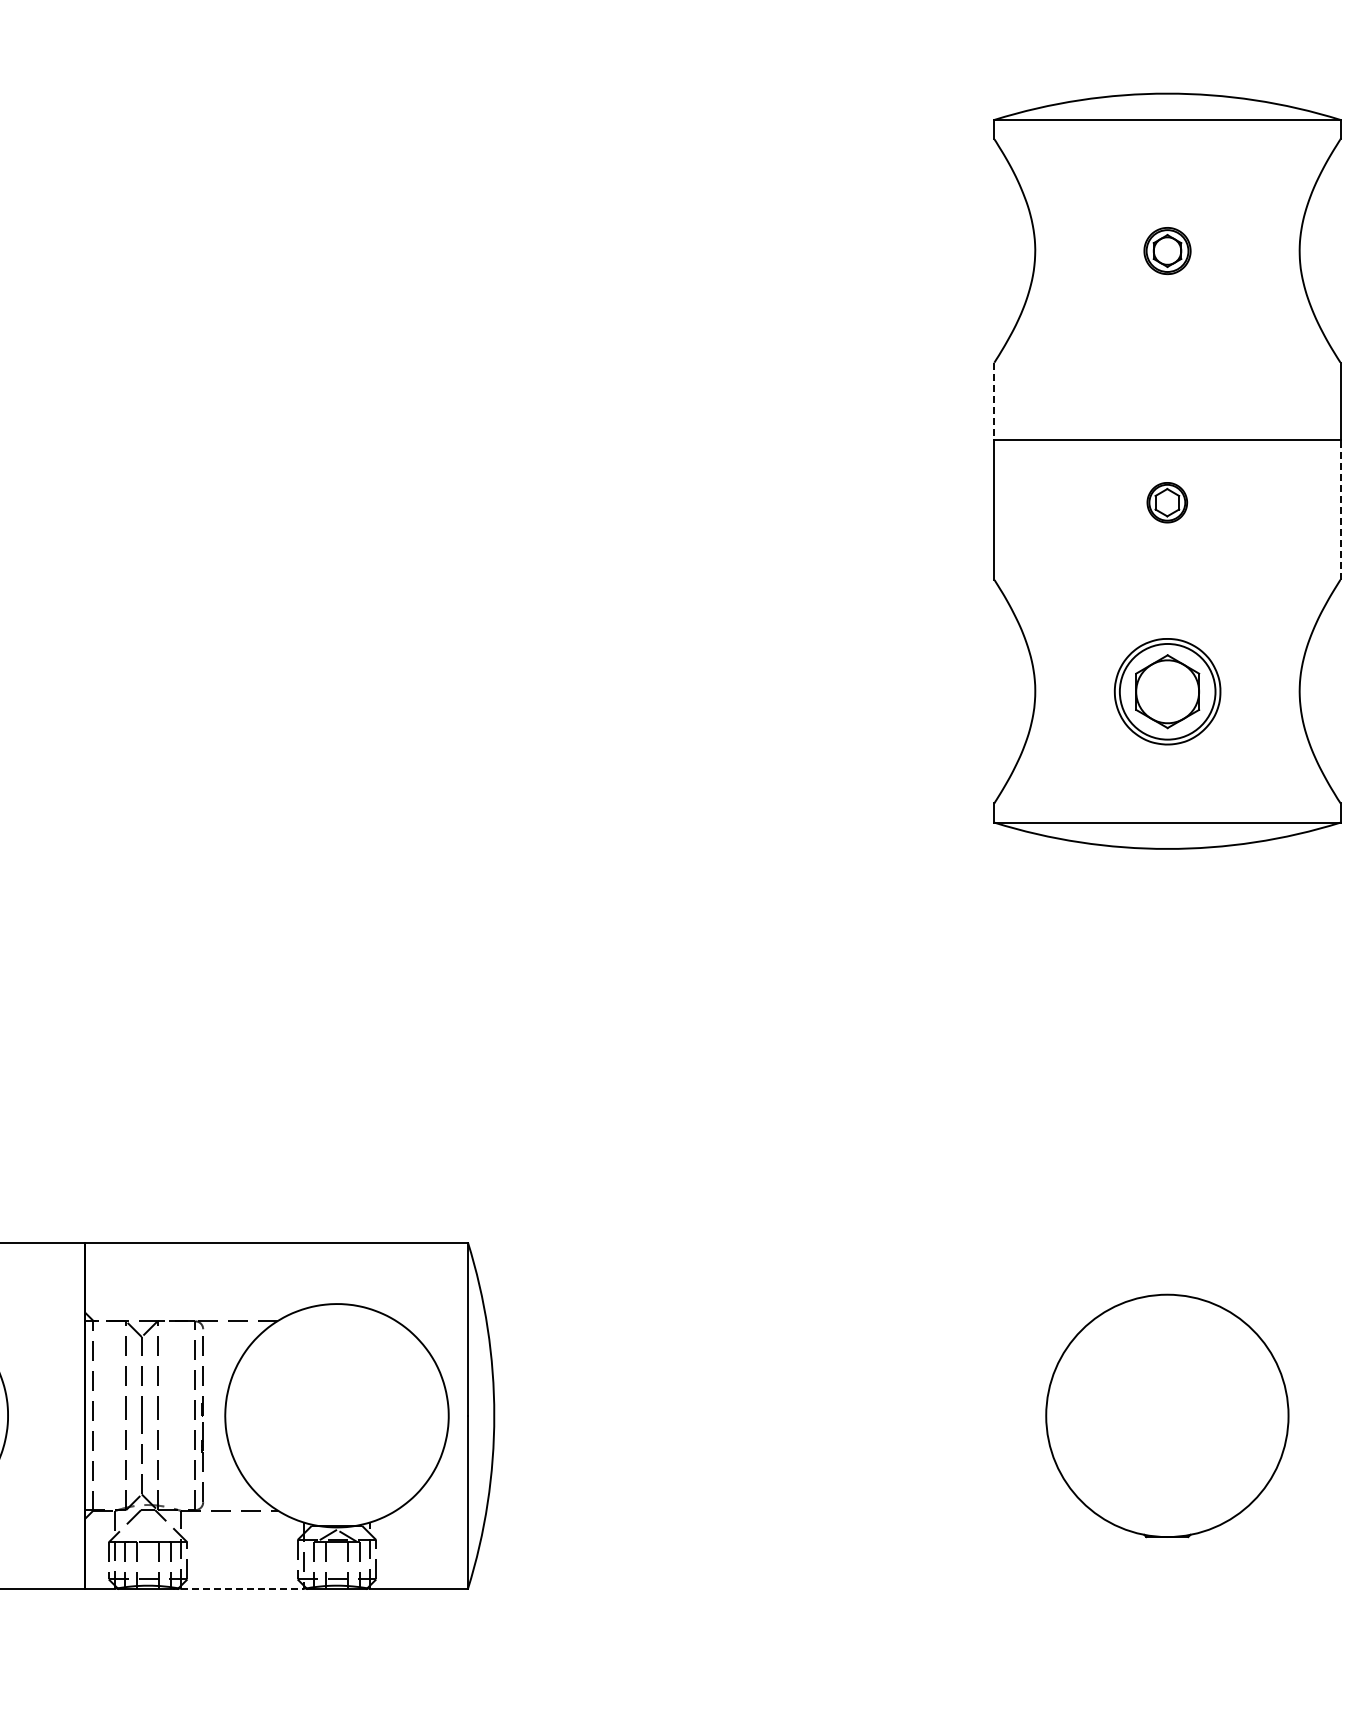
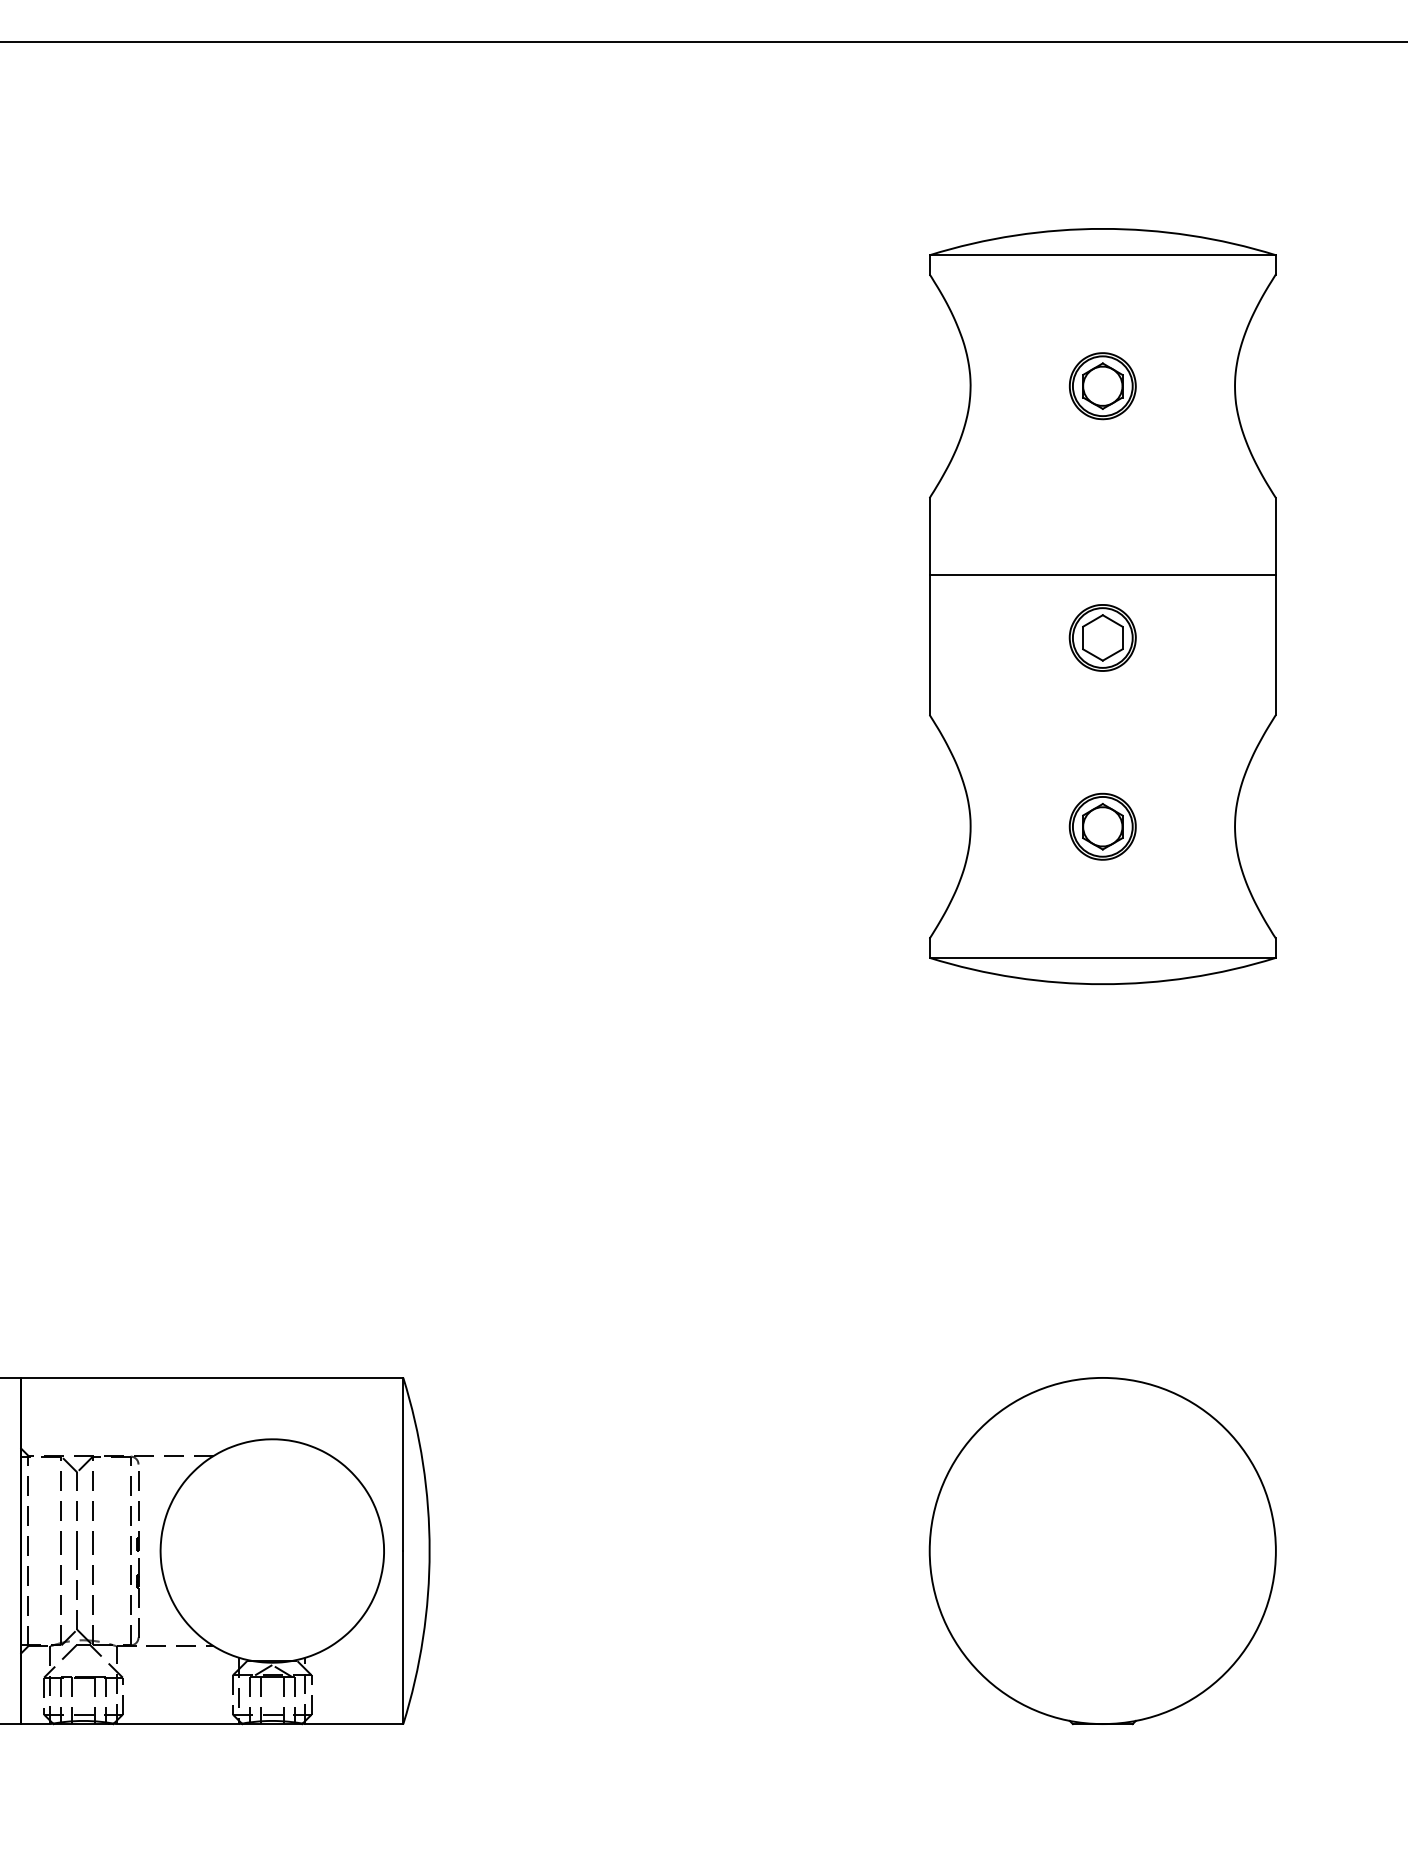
part: (1167, 251) -> (1102, 386), size x1.43
line: (994, 401) -> (929, 536), dashed -> solid
part: (1167, 502) -> (1102, 637), size x1.67
line: (1340, 509) -> (1275, 644), dashed -> solid
part: (1167, 691) -> (1102, 826), size x0.62
part: (1167, 1416) -> (1102, 1551), size x1.43
line: (243, 1589) -> (178, 1724), dashed -> solid

